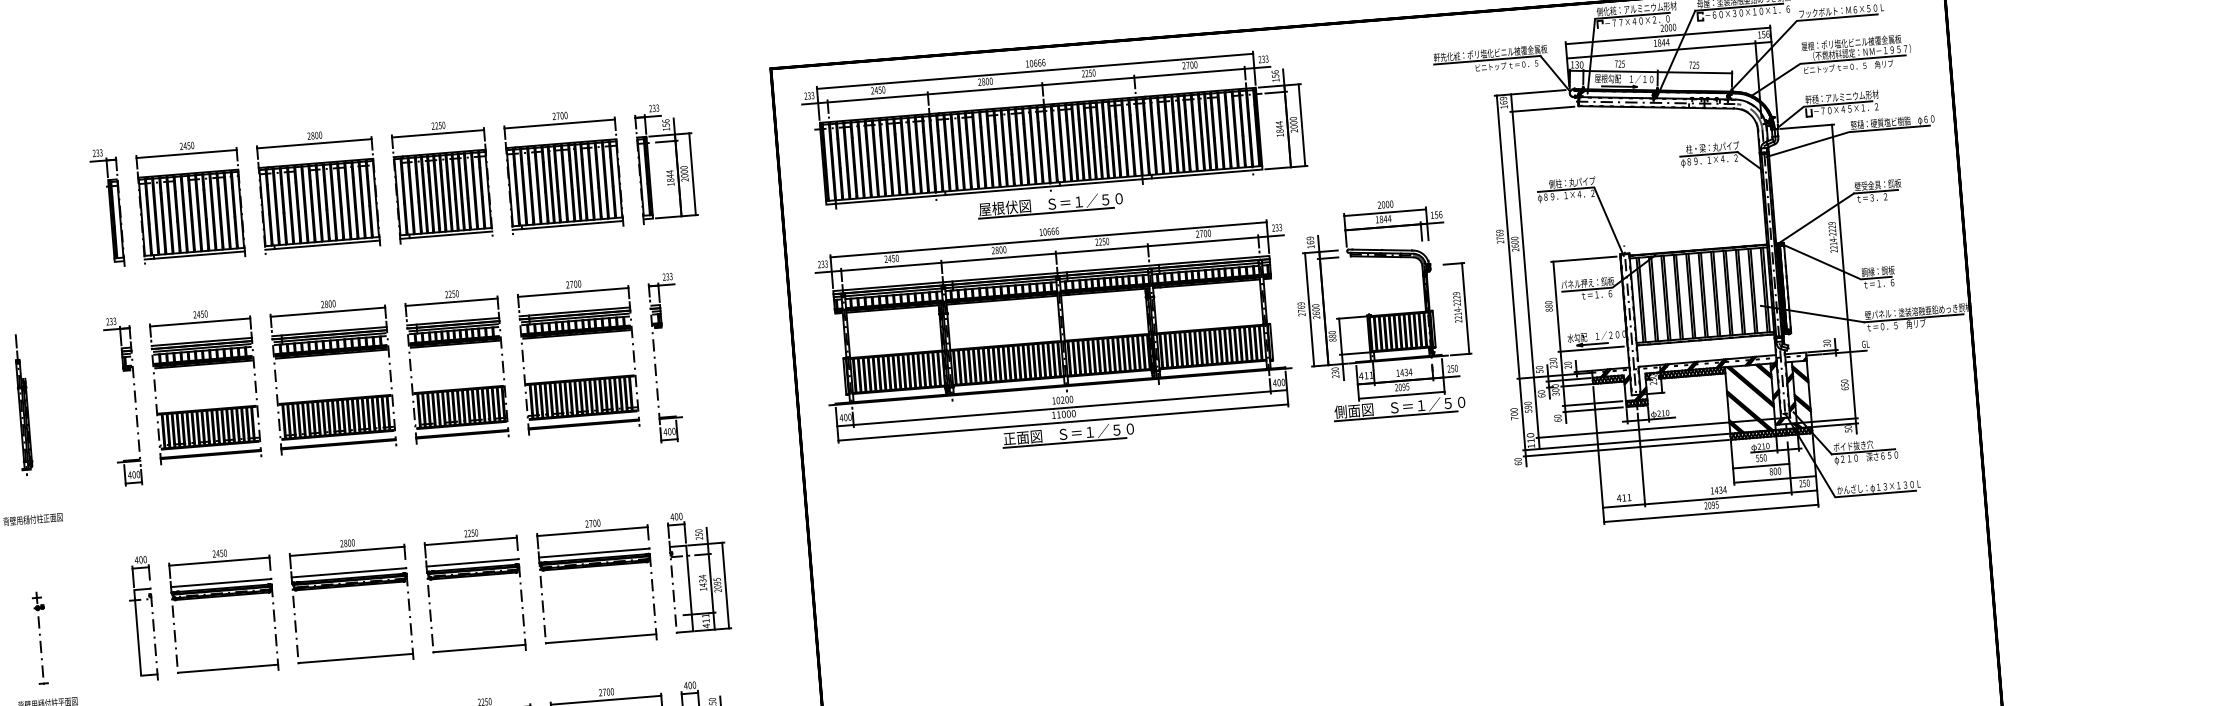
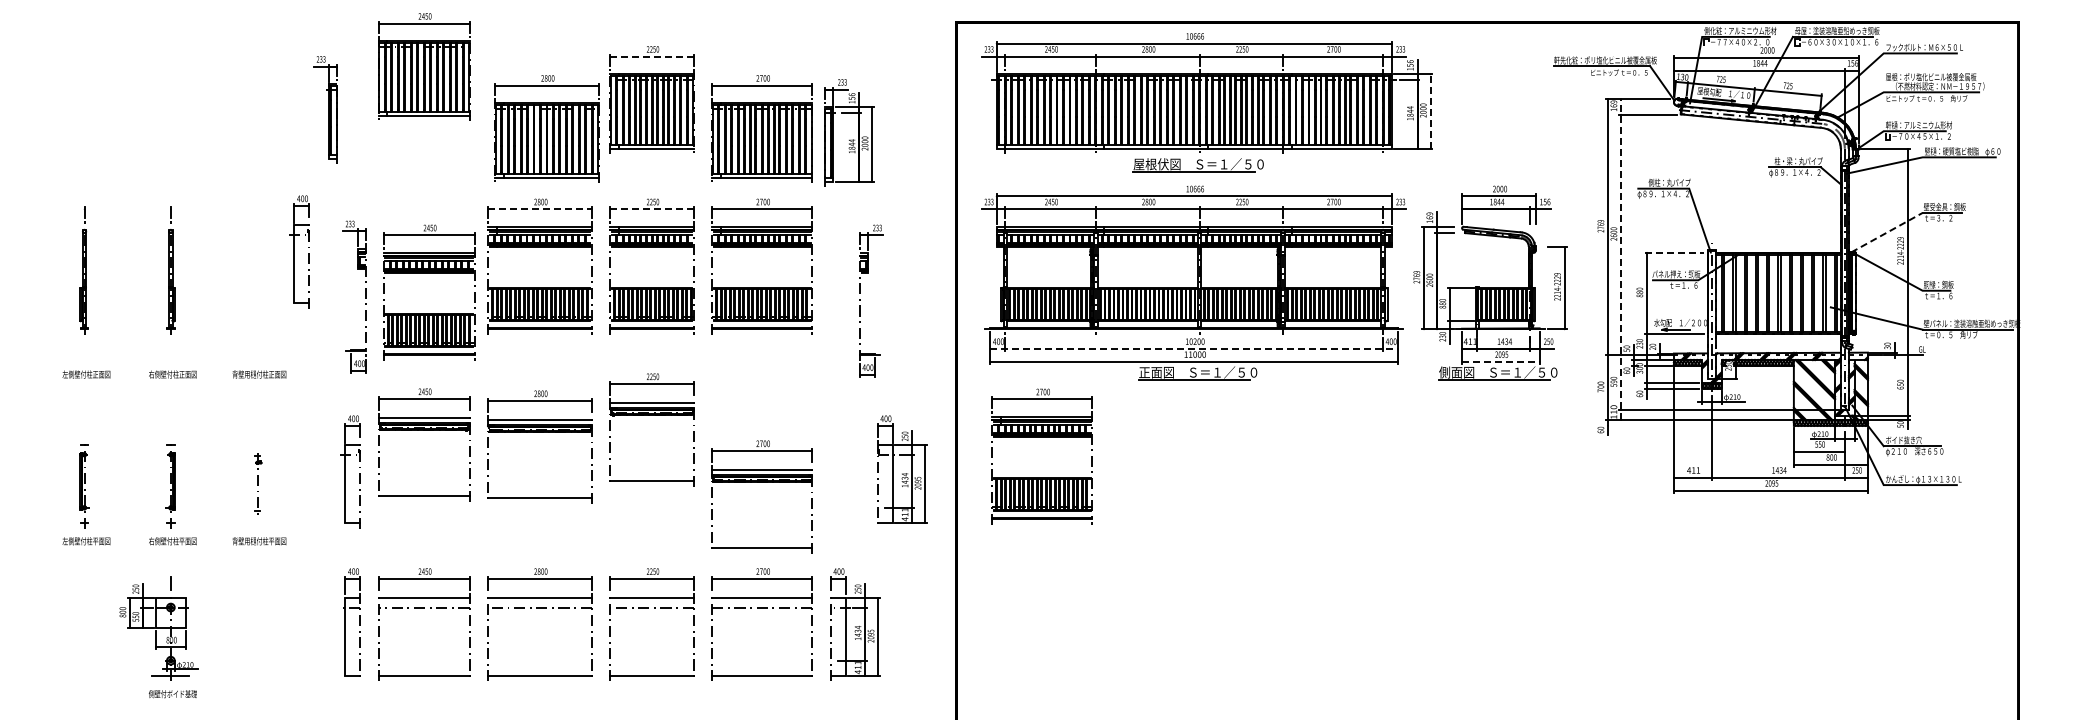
line: (1301, 125) -> (1430, 111), solid -> dashed
line: (438, 133) -> (652, 56), solid -> dashed
part: (667, 170) -> (849, 139), moved
part: (562, 171) -> (761, 128), moved
part: (317, 191) -> (546, 128), moved
part: (190, 201) -> (424, 66), moved
part: (106, 208) -> (325, 109), moved
line: (1815, 218) -> (1886, 232), solid -> dashed
line: (1583, 259) -> (1674, 252), solid -> dashed
line: (1525, 271) -> (1621, 259), solid -> dashed
line: (452, 302) -> (652, 209), solid -> dashed
line: (327, 312) -> (539, 209), solid -> dashed
part: (655, 358) -> (860, 300), moved
part: (203, 364) -> (429, 273), moved
part: (66, 380) -> (299, 251), added
line: (1401, 394) -> (1500, 361), solid -> dashed
part: (134, 400) -> (365, 296), moved
part: (22, 404) -> (258, 270), removed
line: (1062, 407) -> (1194, 348), solid -> dashed
line: (1626, 447) -> (1699, 425), removed
part: (901, 519) -> (1041, 437), added
part: (594, 566) -> (761, 482), moved
part: (699, 571) -> (902, 469), moved
part: (473, 576) -> (651, 415), moved
part: (349, 586) -> (539, 432), moved
part: (222, 596) -> (424, 430), moved
part: (41, 637) -> (258, 481), size x0.7

